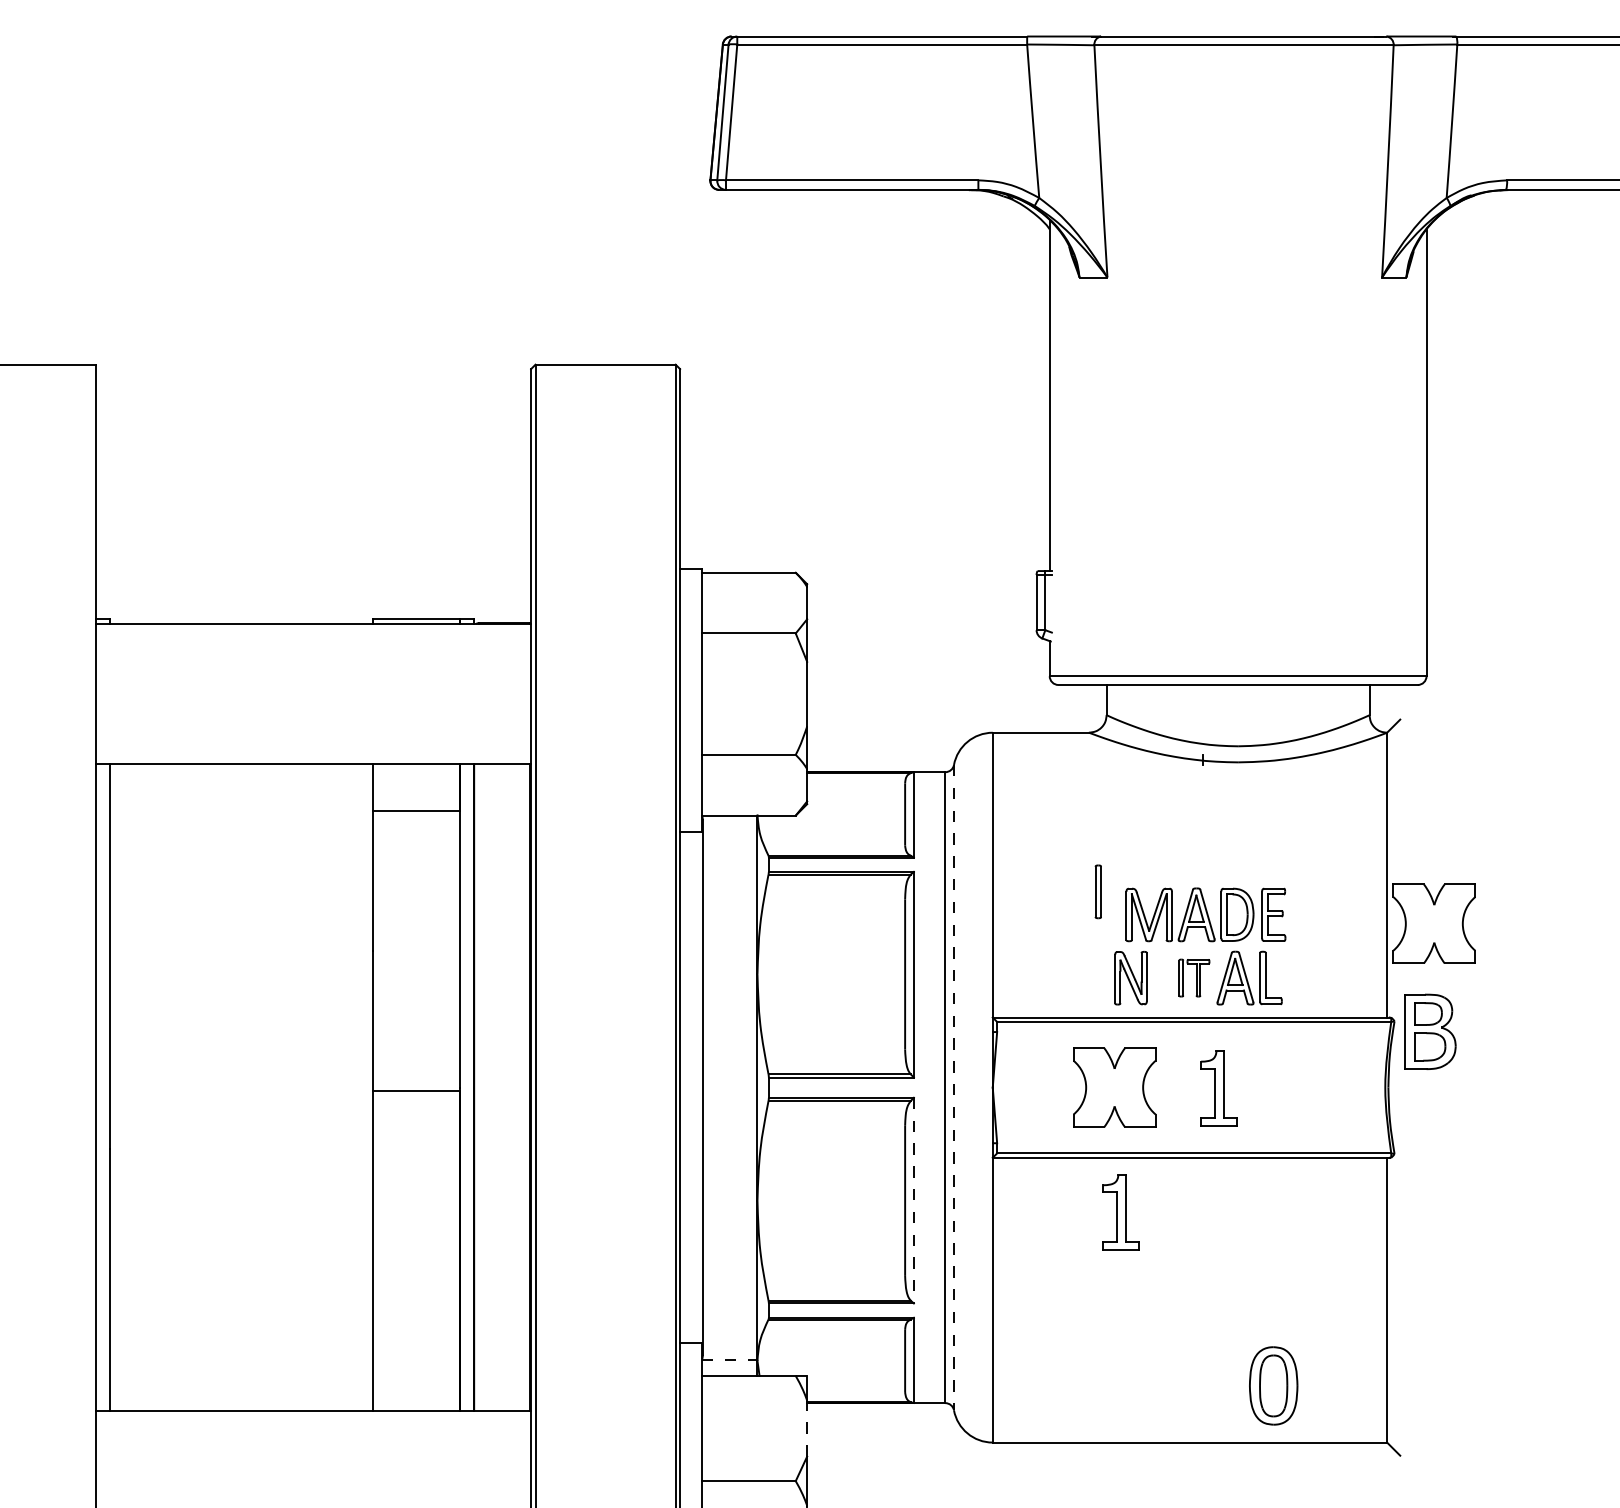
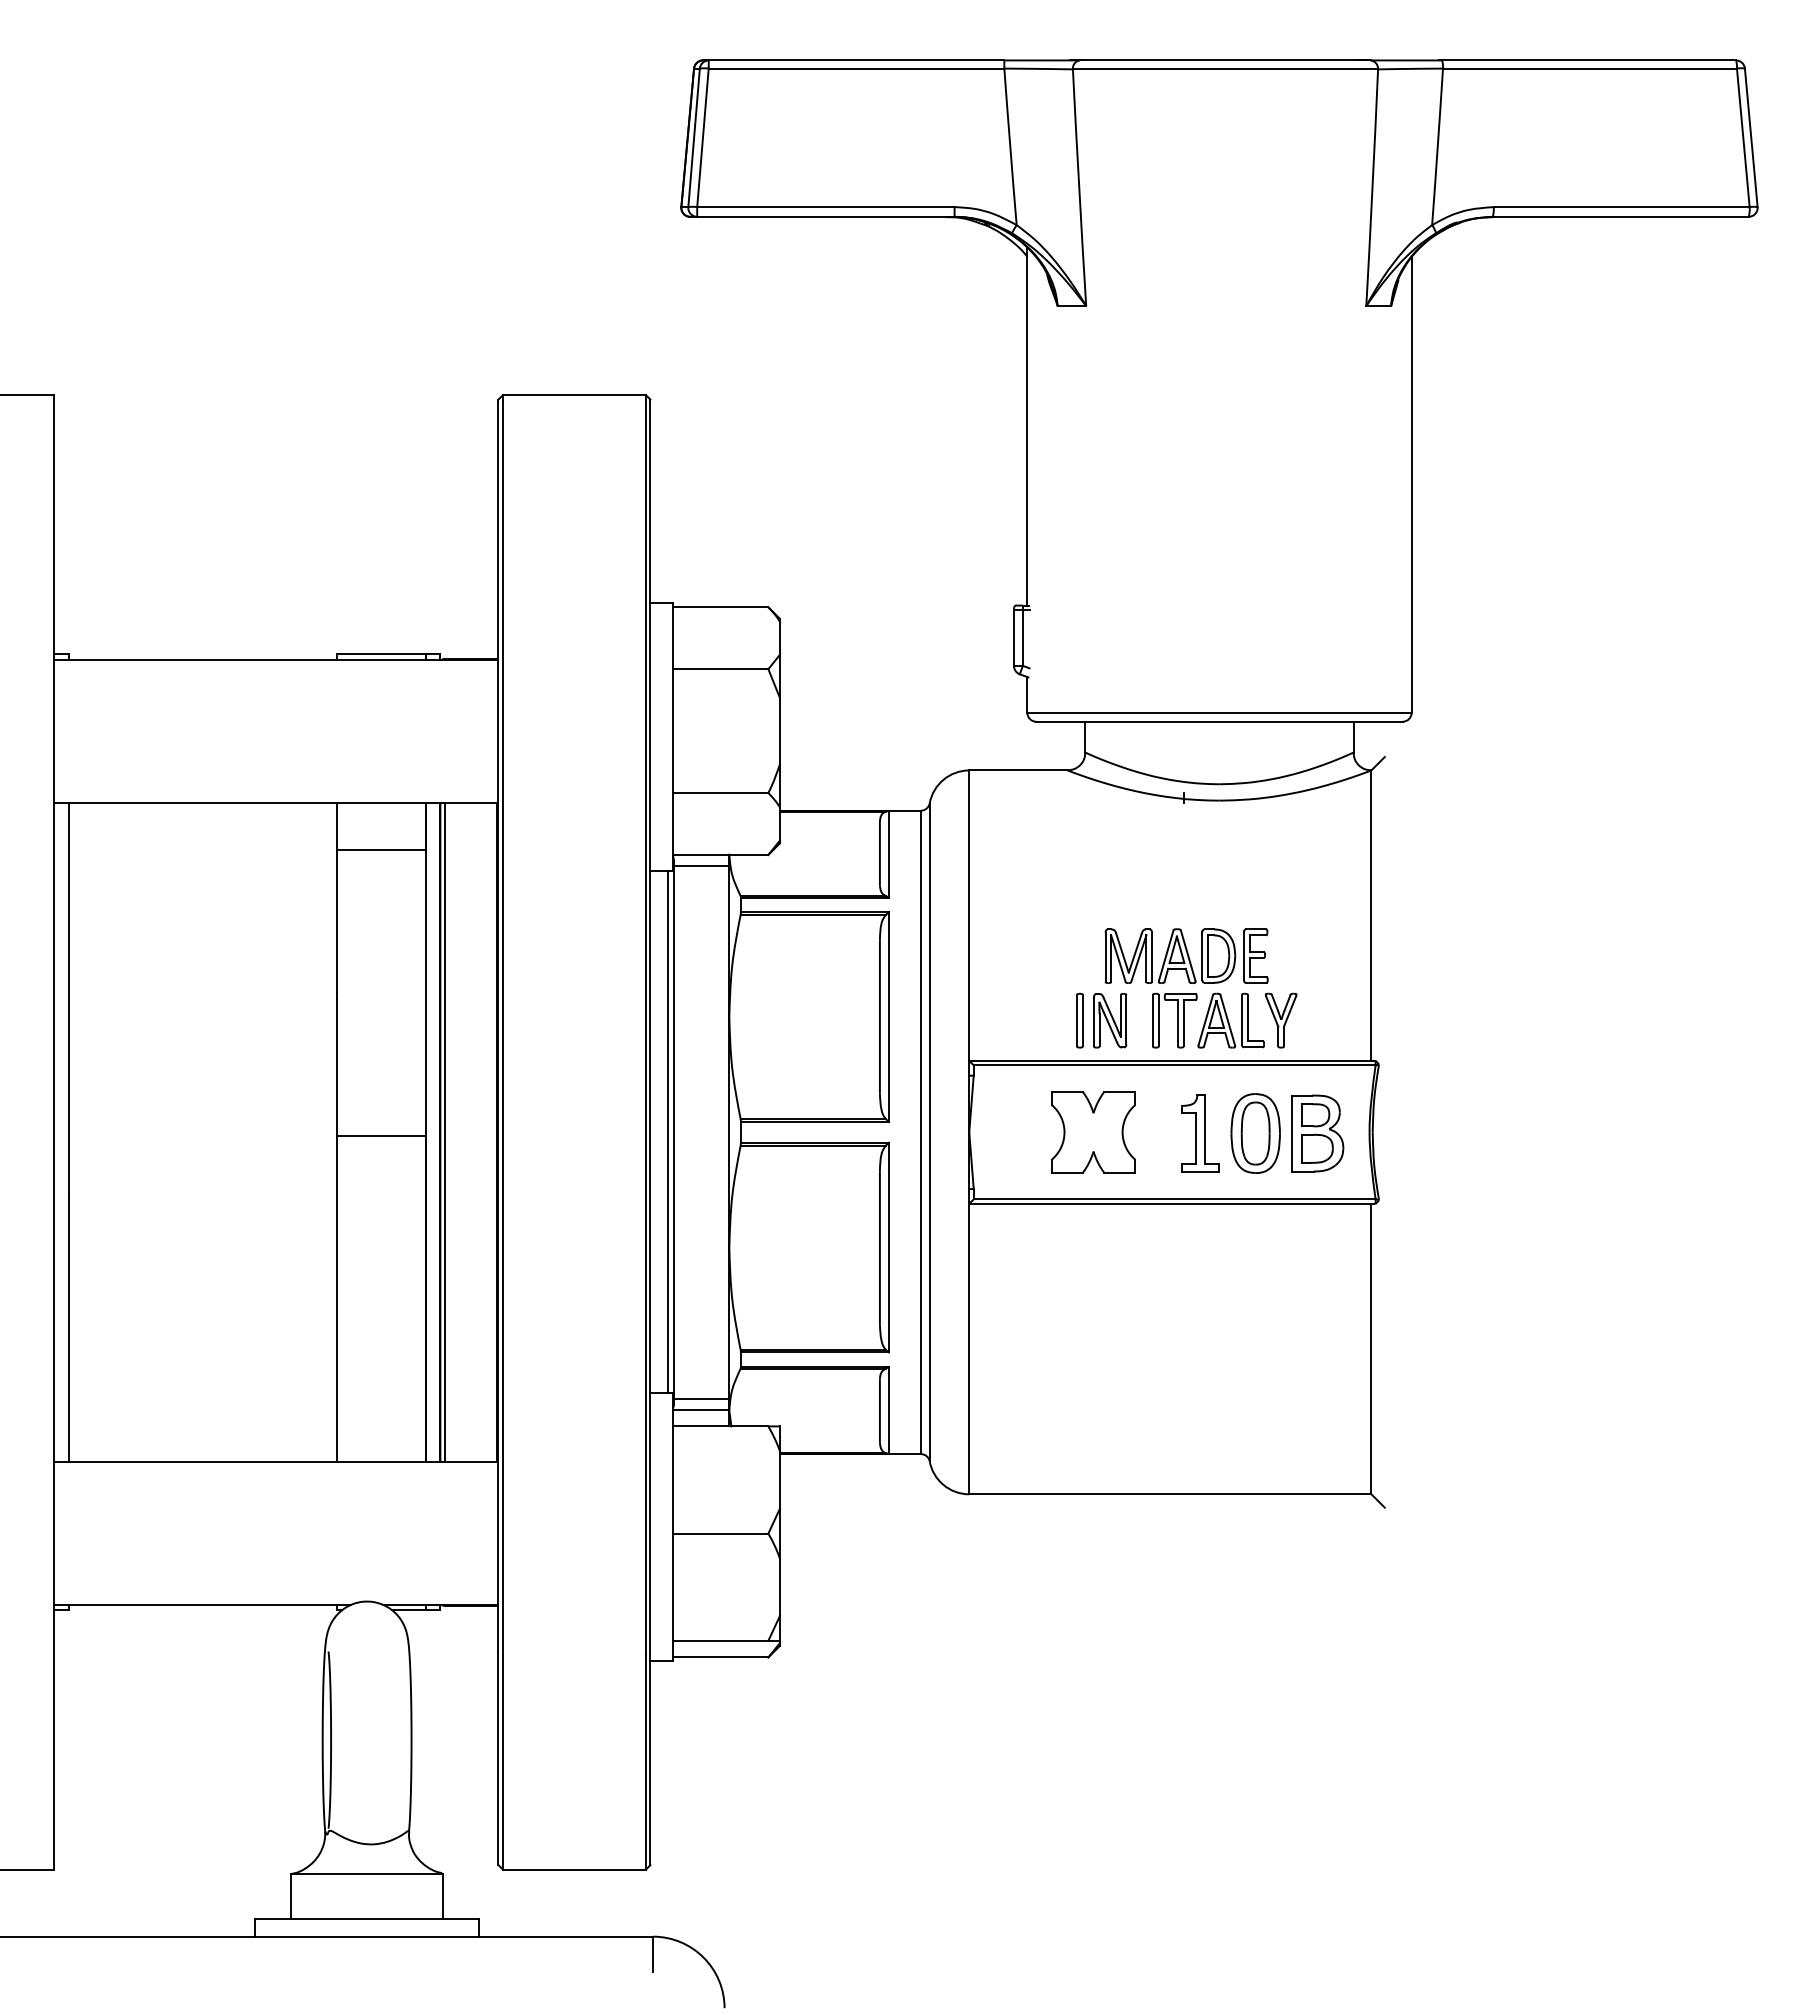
line: (730, 826) -> (701, 866), added
part: (1097, 891) -> (1079, 1020), moved
part: (1434, 924) -> (1419, 965), removed
part: (1194, 977) -> (1174, 1020), size x1.43
part: (1297, 977) -> (1280, 1020), added
part: (1430, 1031) -> (1317, 1133), moved
line: (478, 1087) -> (444, 1132), added
line: (697, 1087) -> (668, 1132), added
line: (953, 1087) -> (929, 1132), dashed -> solid
line: (913, 1200) -> (888, 1247), dashed -> solid
part: (1121, 1212) -> (1100, 1259), removed
line: (730, 1348) -> (701, 1398), added
line: (730, 1359) -> (701, 1409), dashed -> solid
part: (1273, 1385) -> (1255, 1133), moved
line: (806, 1429) -> (779, 1480), dashed -> solid

